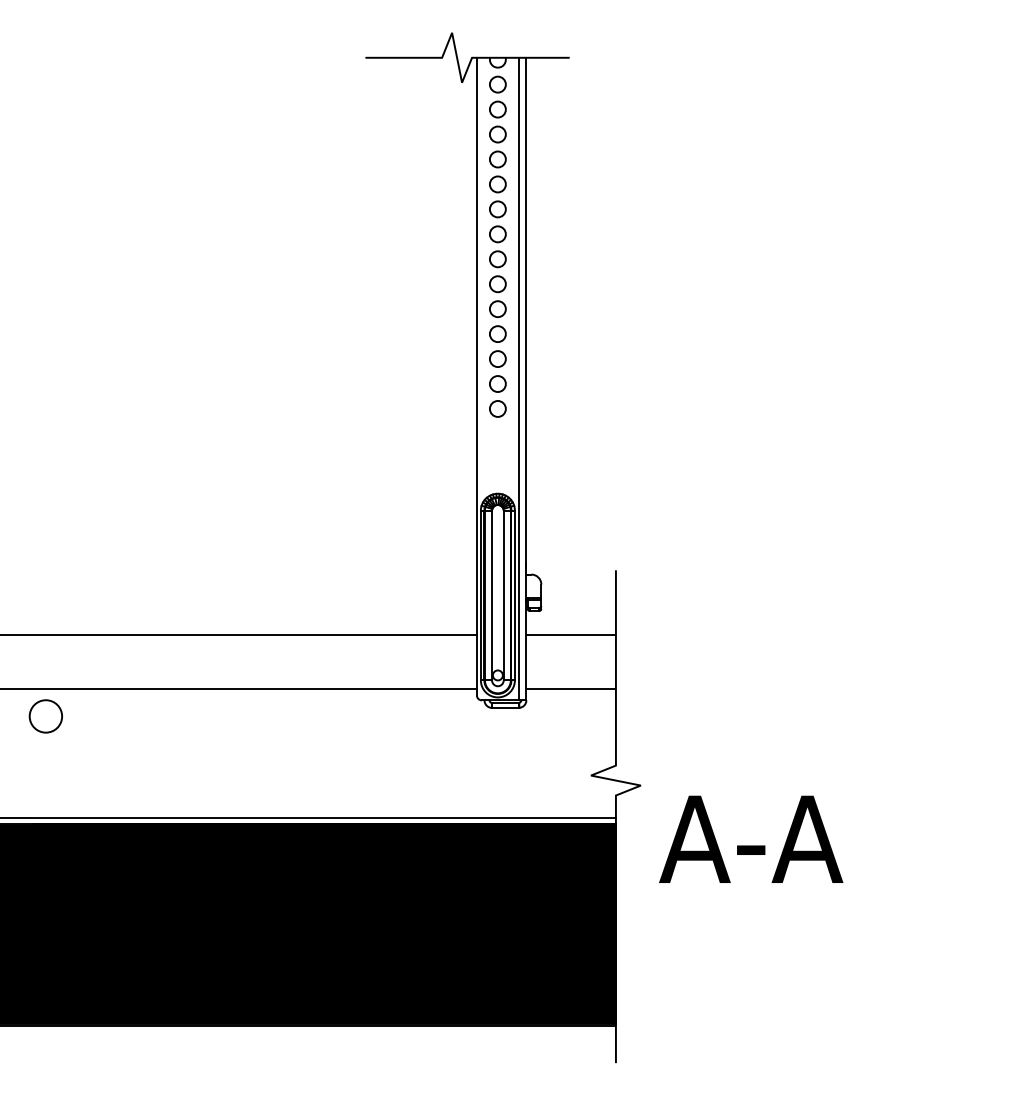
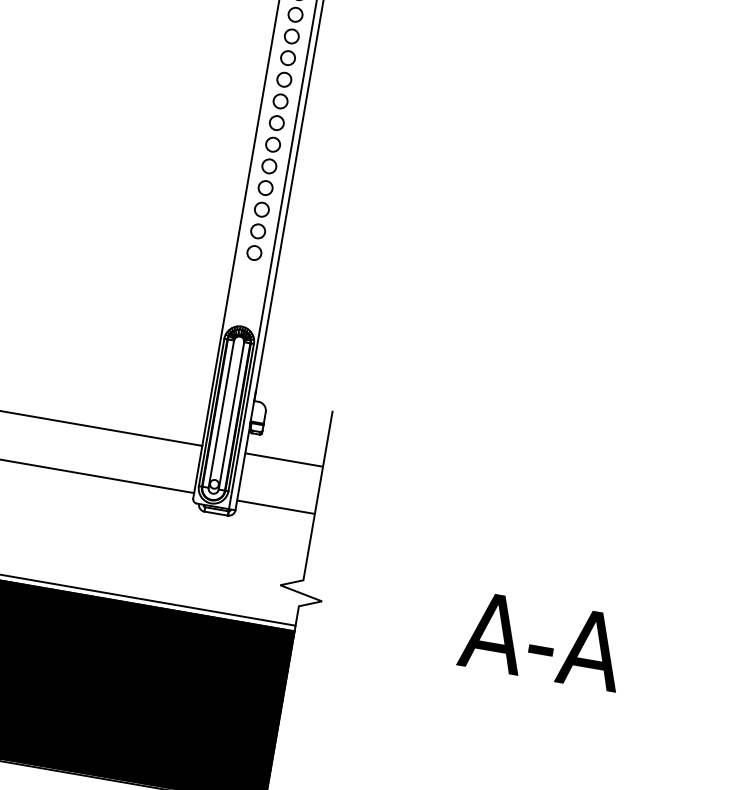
text: (751, 838) -> (542, 640), moved

